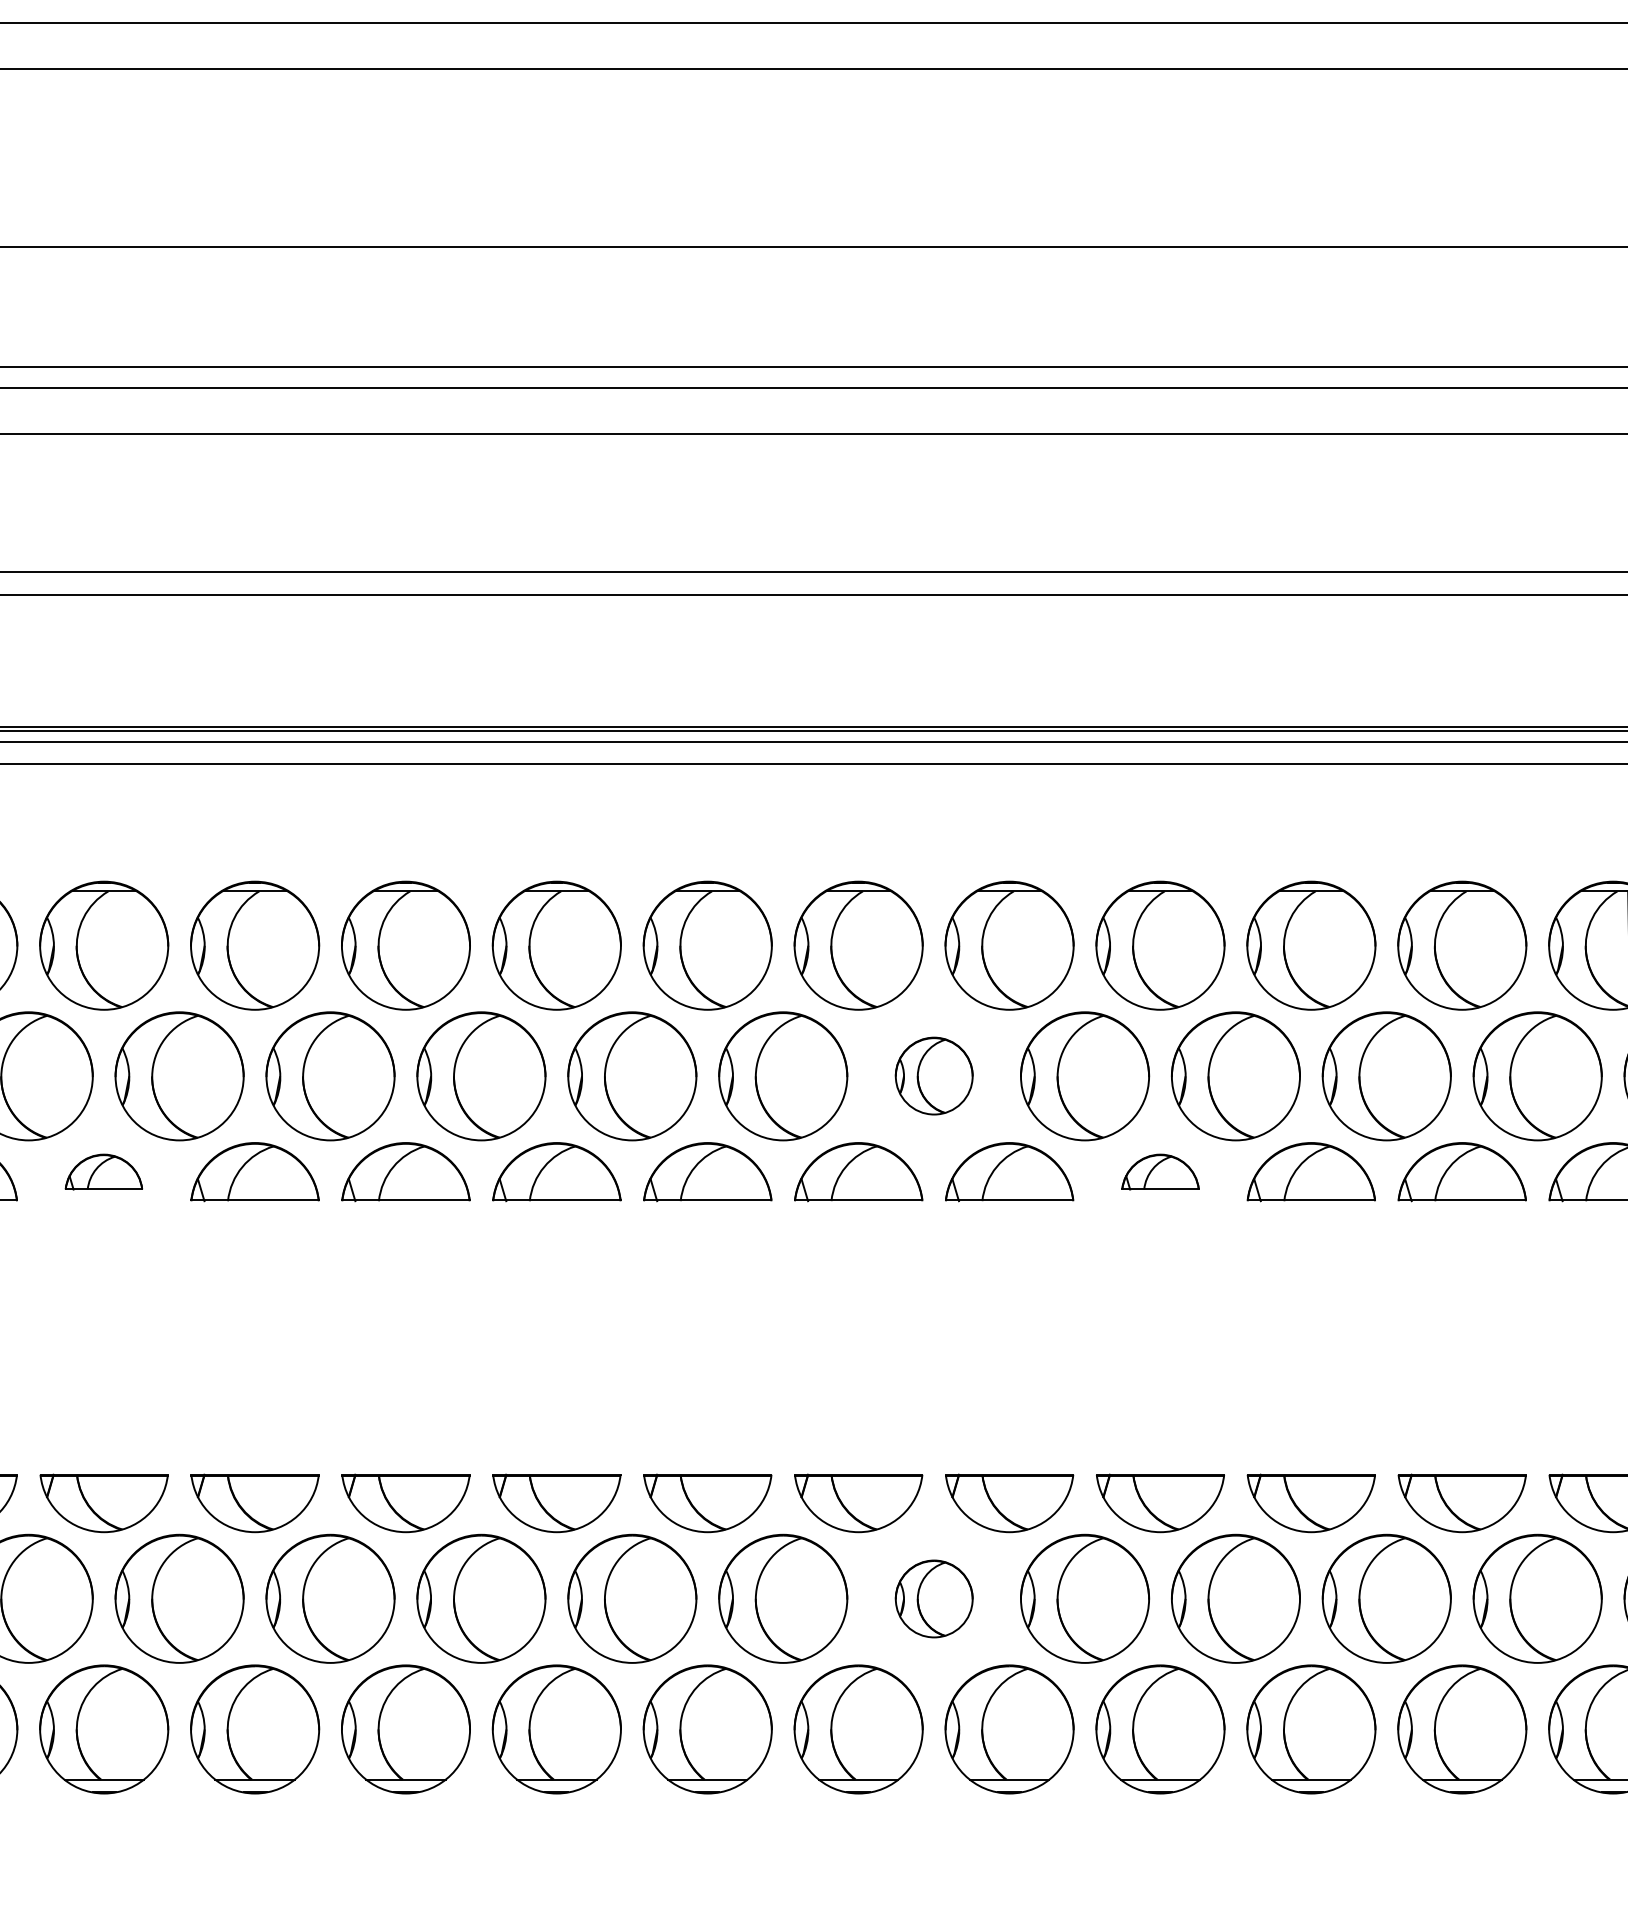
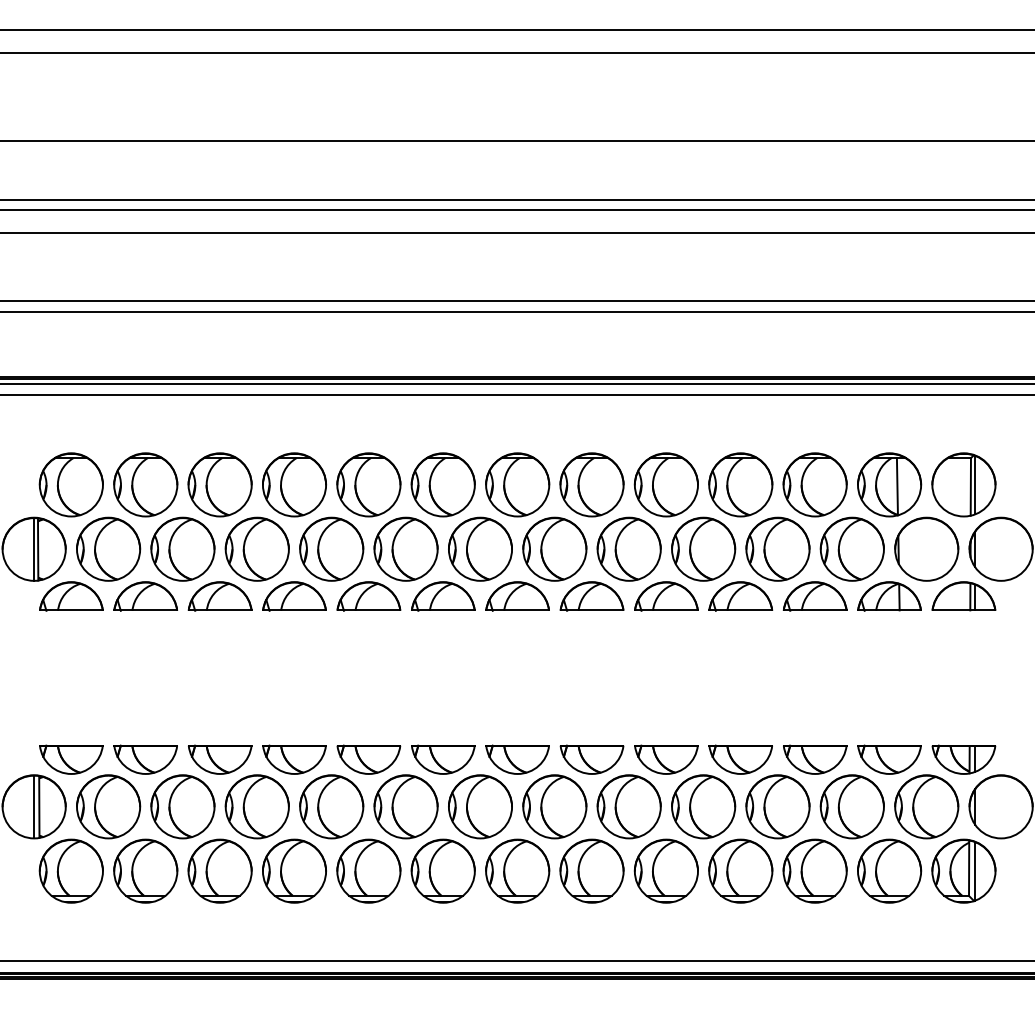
part: (933, 1074) -> (554, 548), size x1.67
part: (103, 1172) -> (145, 596), size x1.67
part: (1160, 1172) -> (666, 596), size x1.67
part: (933, 1598) -> (554, 806), size x1.67

